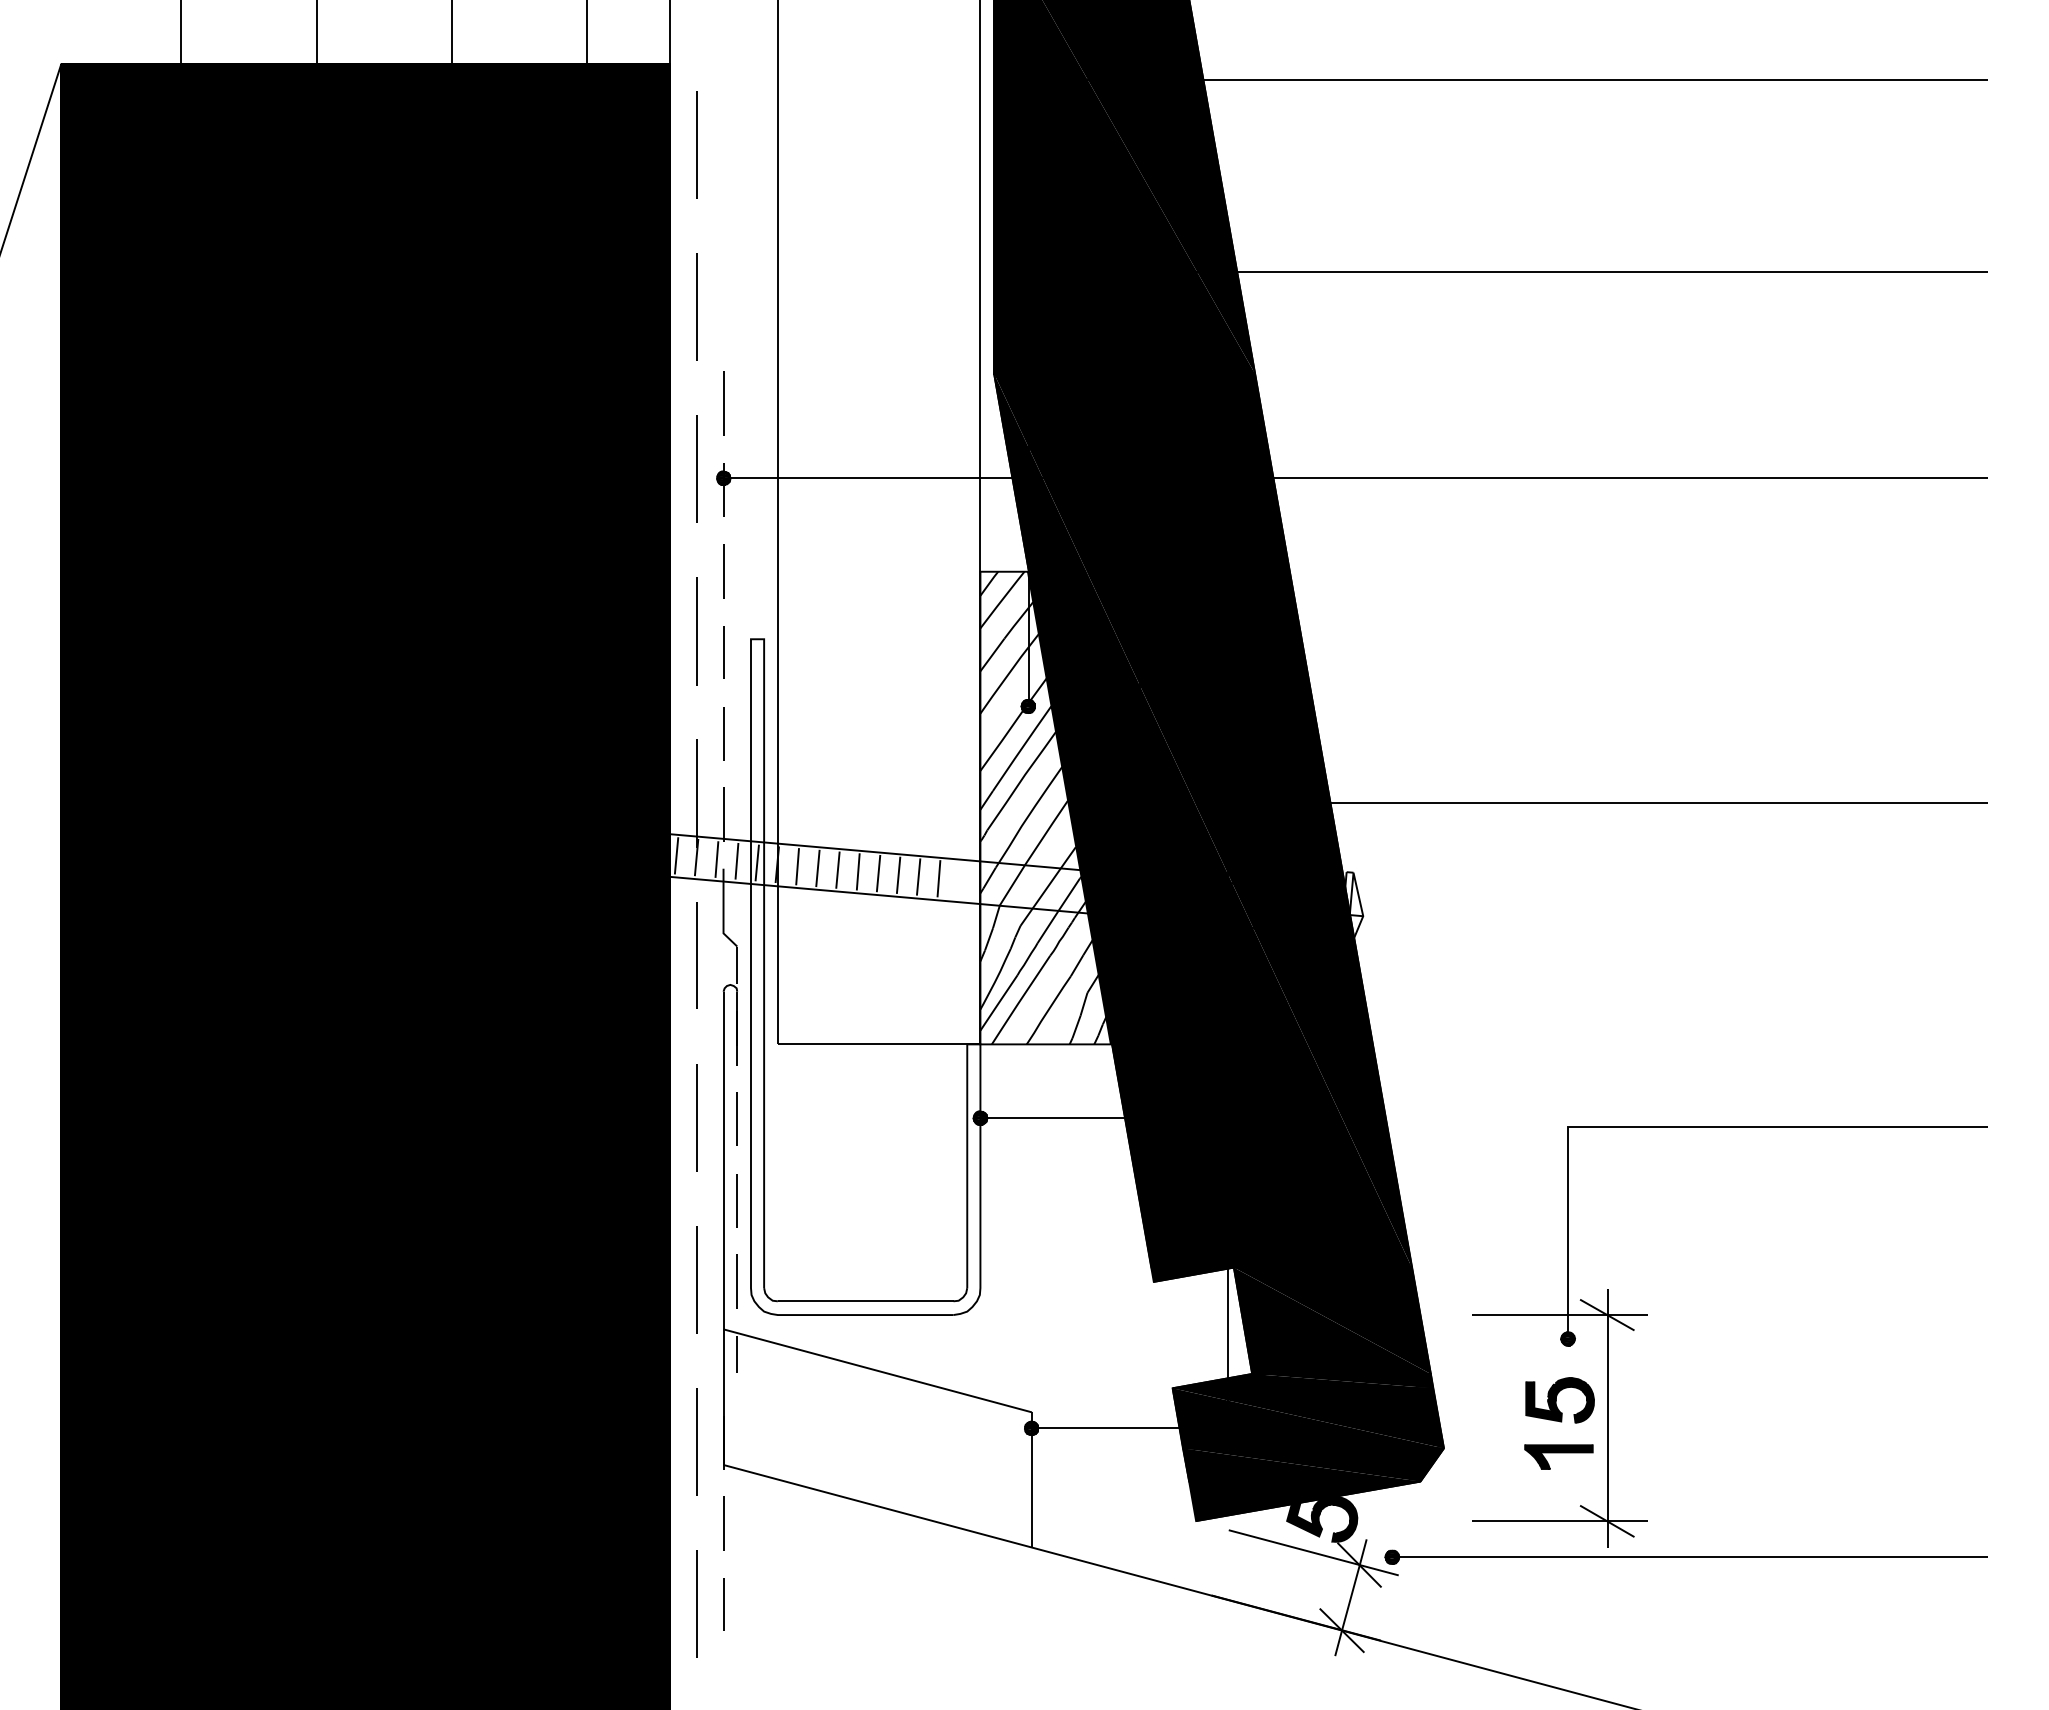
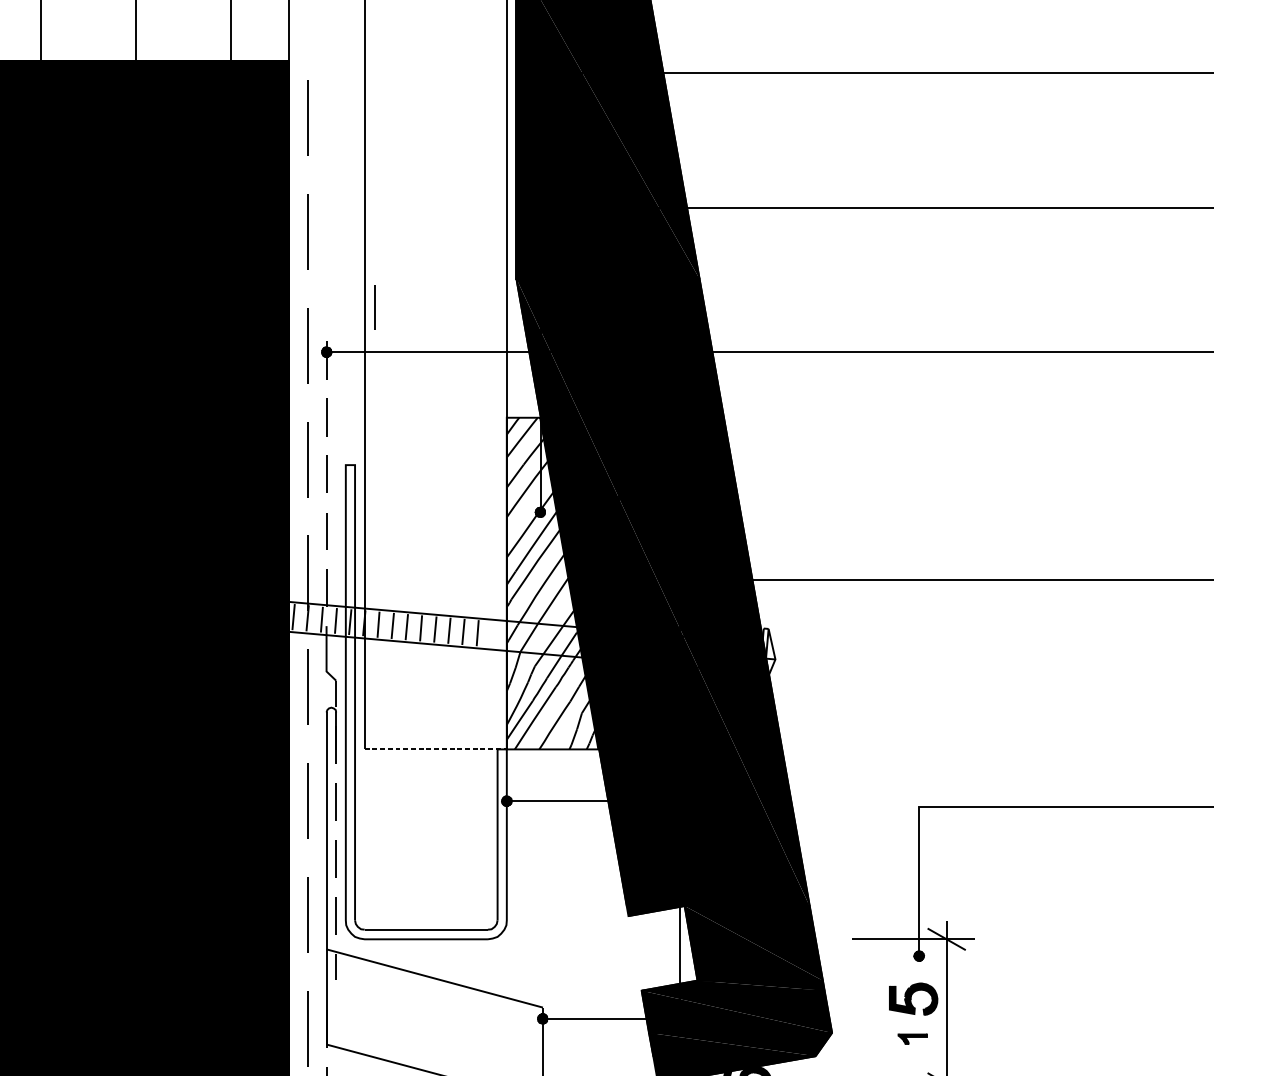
line: (723, 403) -> (374, 307), moved
line: (879, 1044) -> (436, 749), solid -> dashed
part: (1558, 1456) -> (912, 1038), size x0.6

